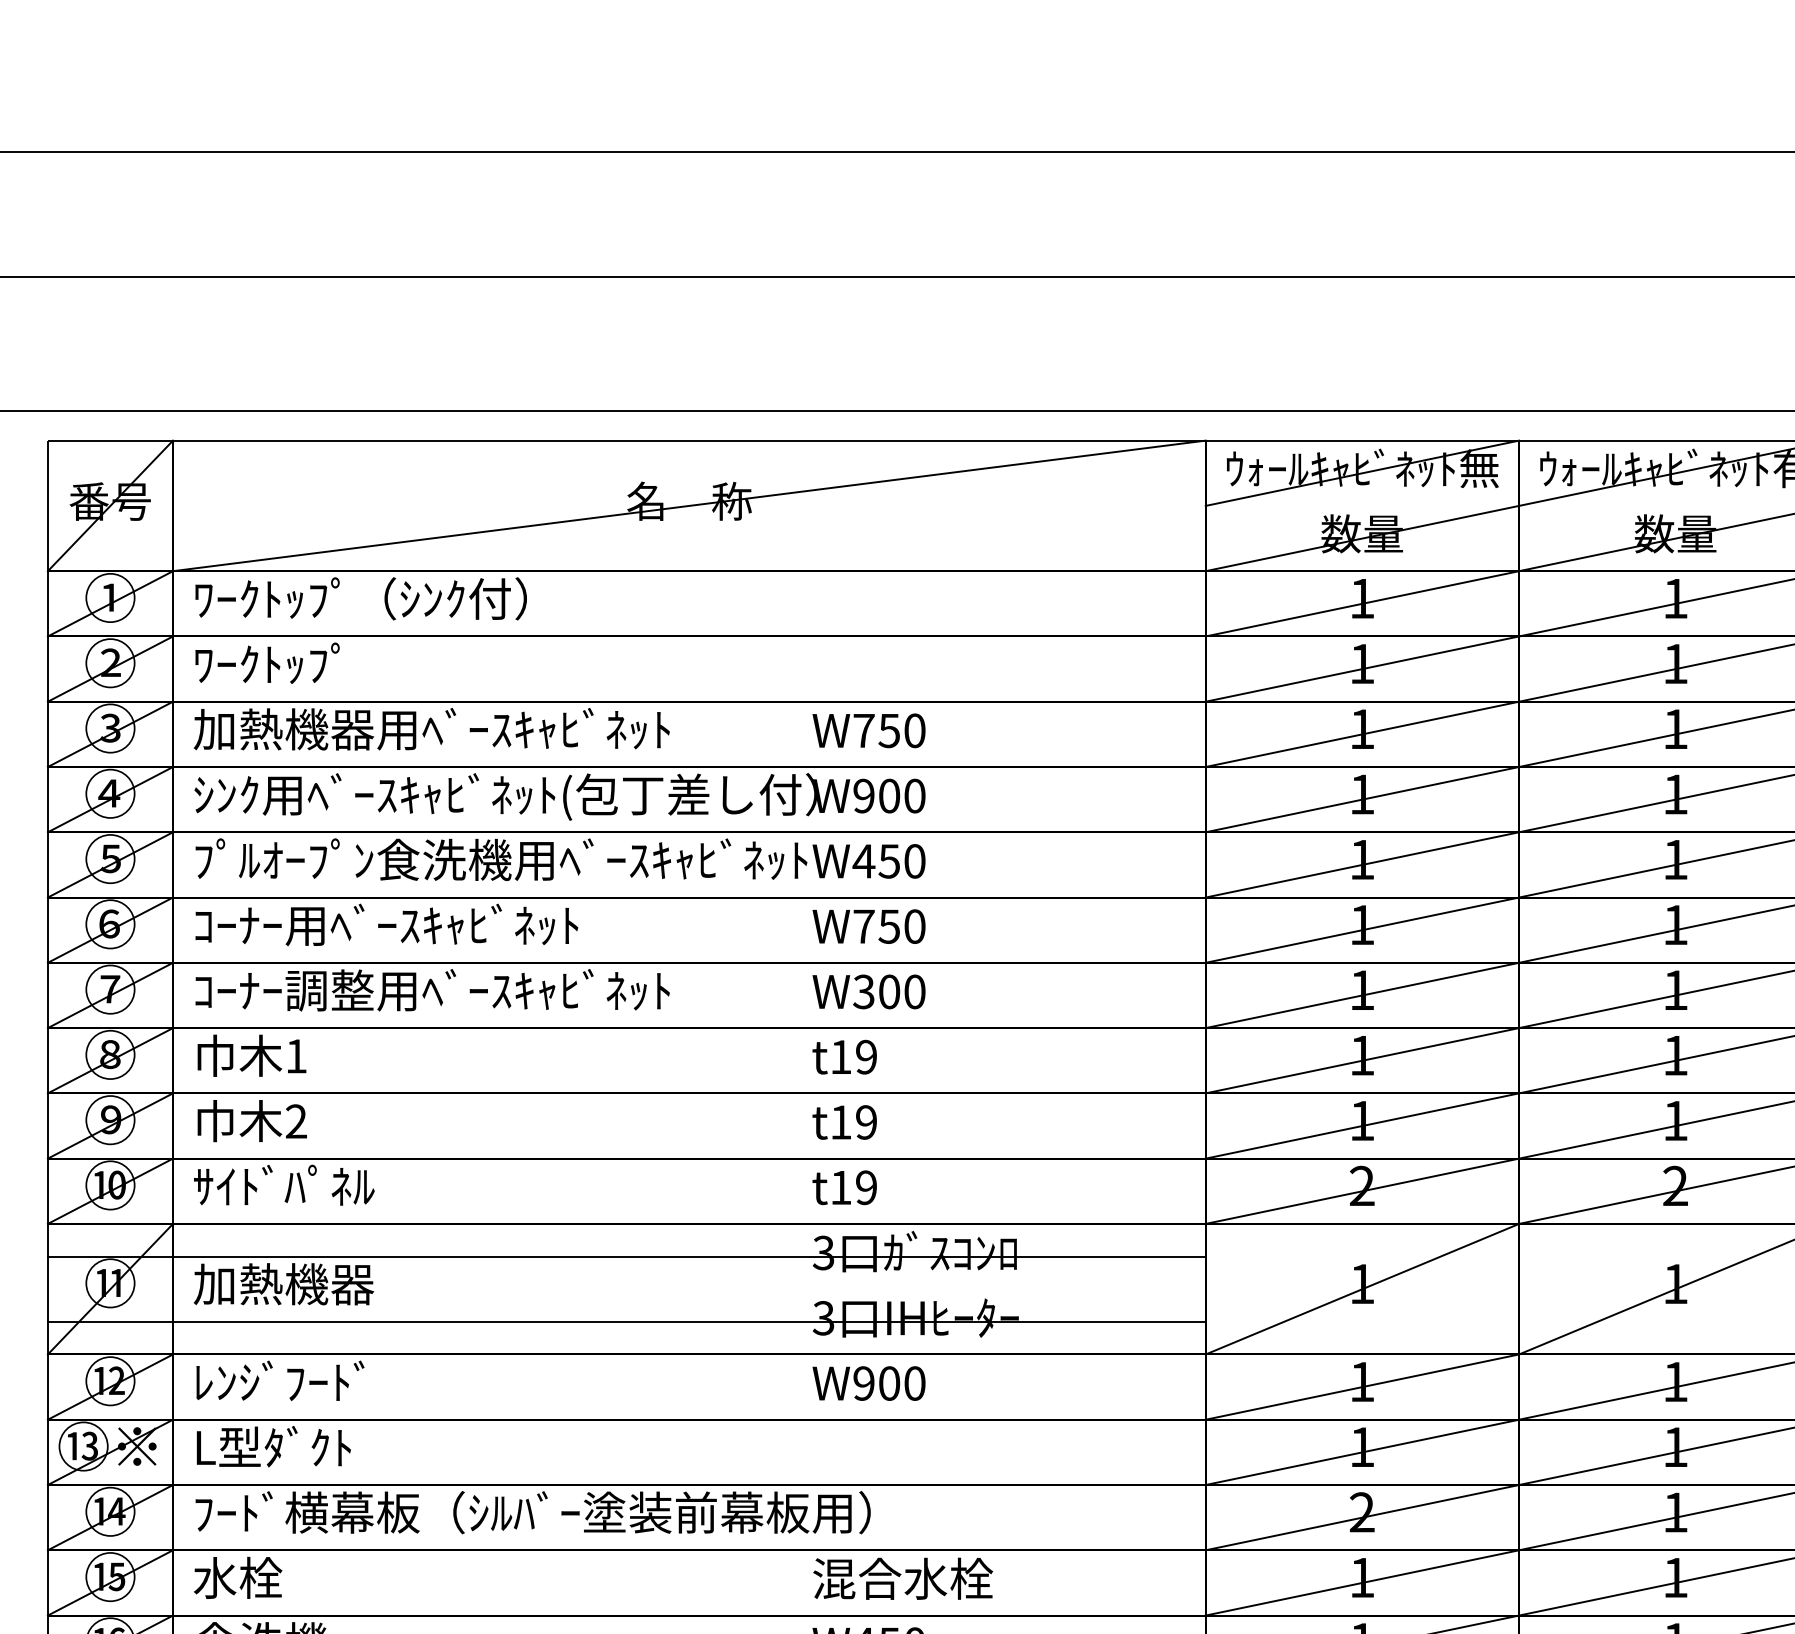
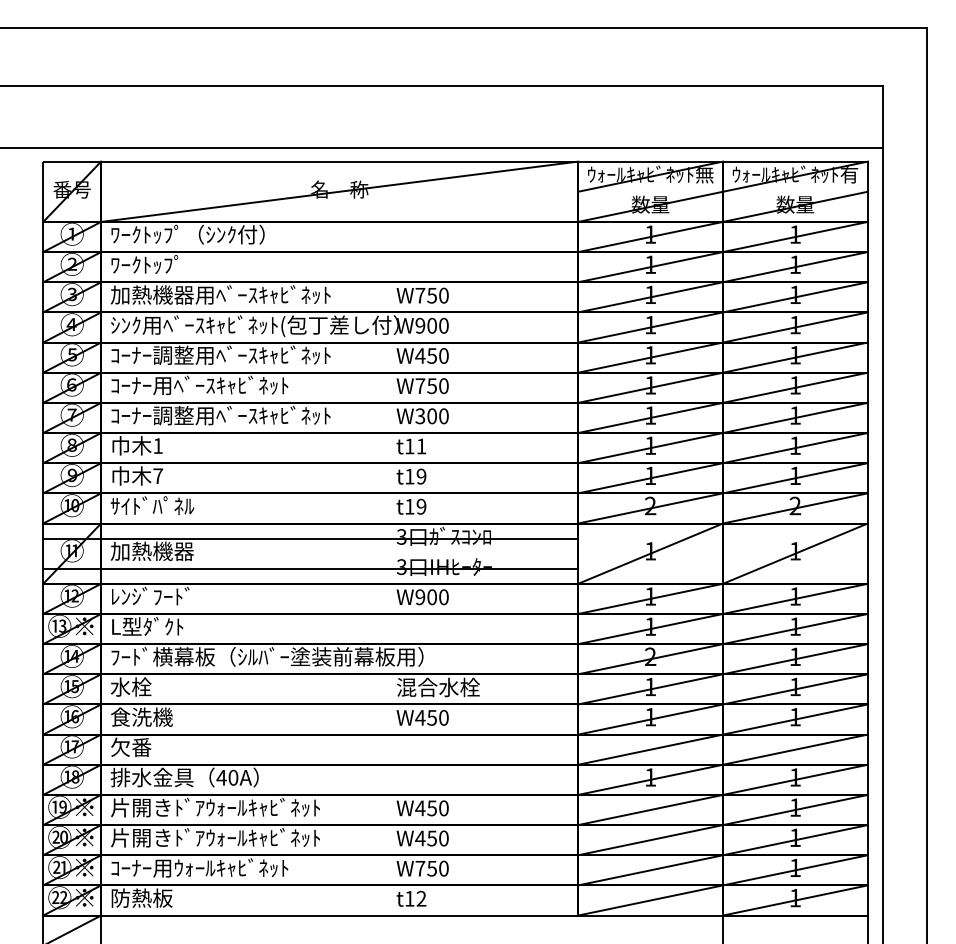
text: (500, 860) -> (252, 355), ﾌﾟﾙｵｰﾌﾟﾝ食洗機用ﾍﾞｰｽｷｬﾋﾞﾈｯﾄ -> ｺｰﾅｰ調整用ﾍﾞｰｽｷｬﾋﾞﾈｯﾄ
text: (866, 1057) -> (421, 446), t19 -> t11
text: (295, 1120) -> (157, 475), 2 -> 7

